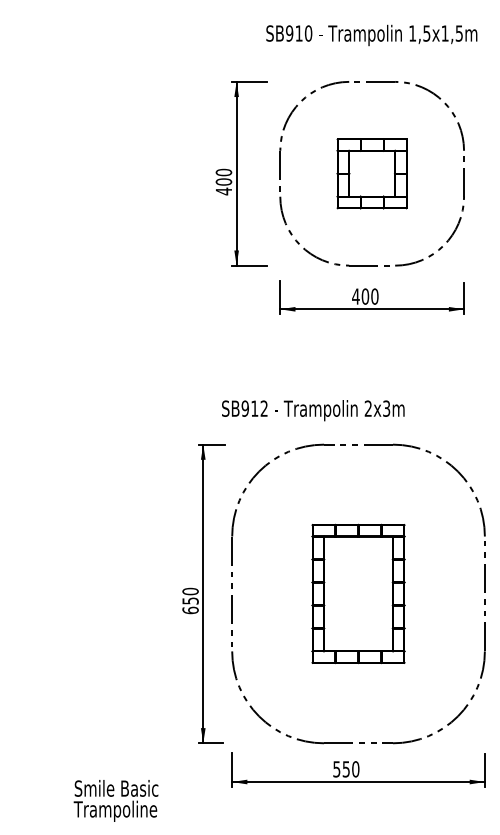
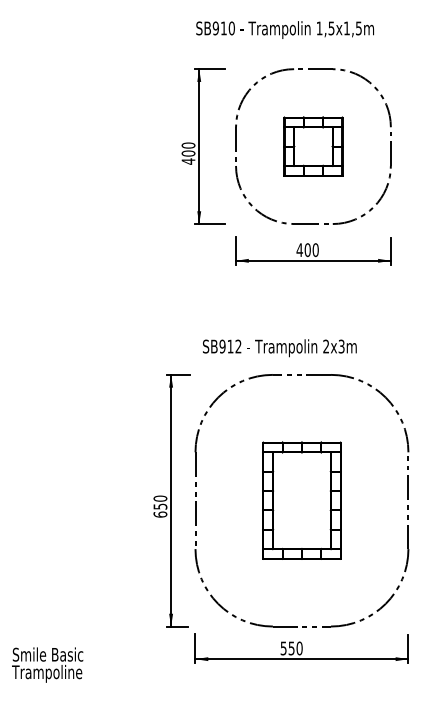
text: (371, 34) -> (284, 29), moved
text: (312, 410) -> (279, 348), moved
text: (115, 800) -> (47, 664), moved

